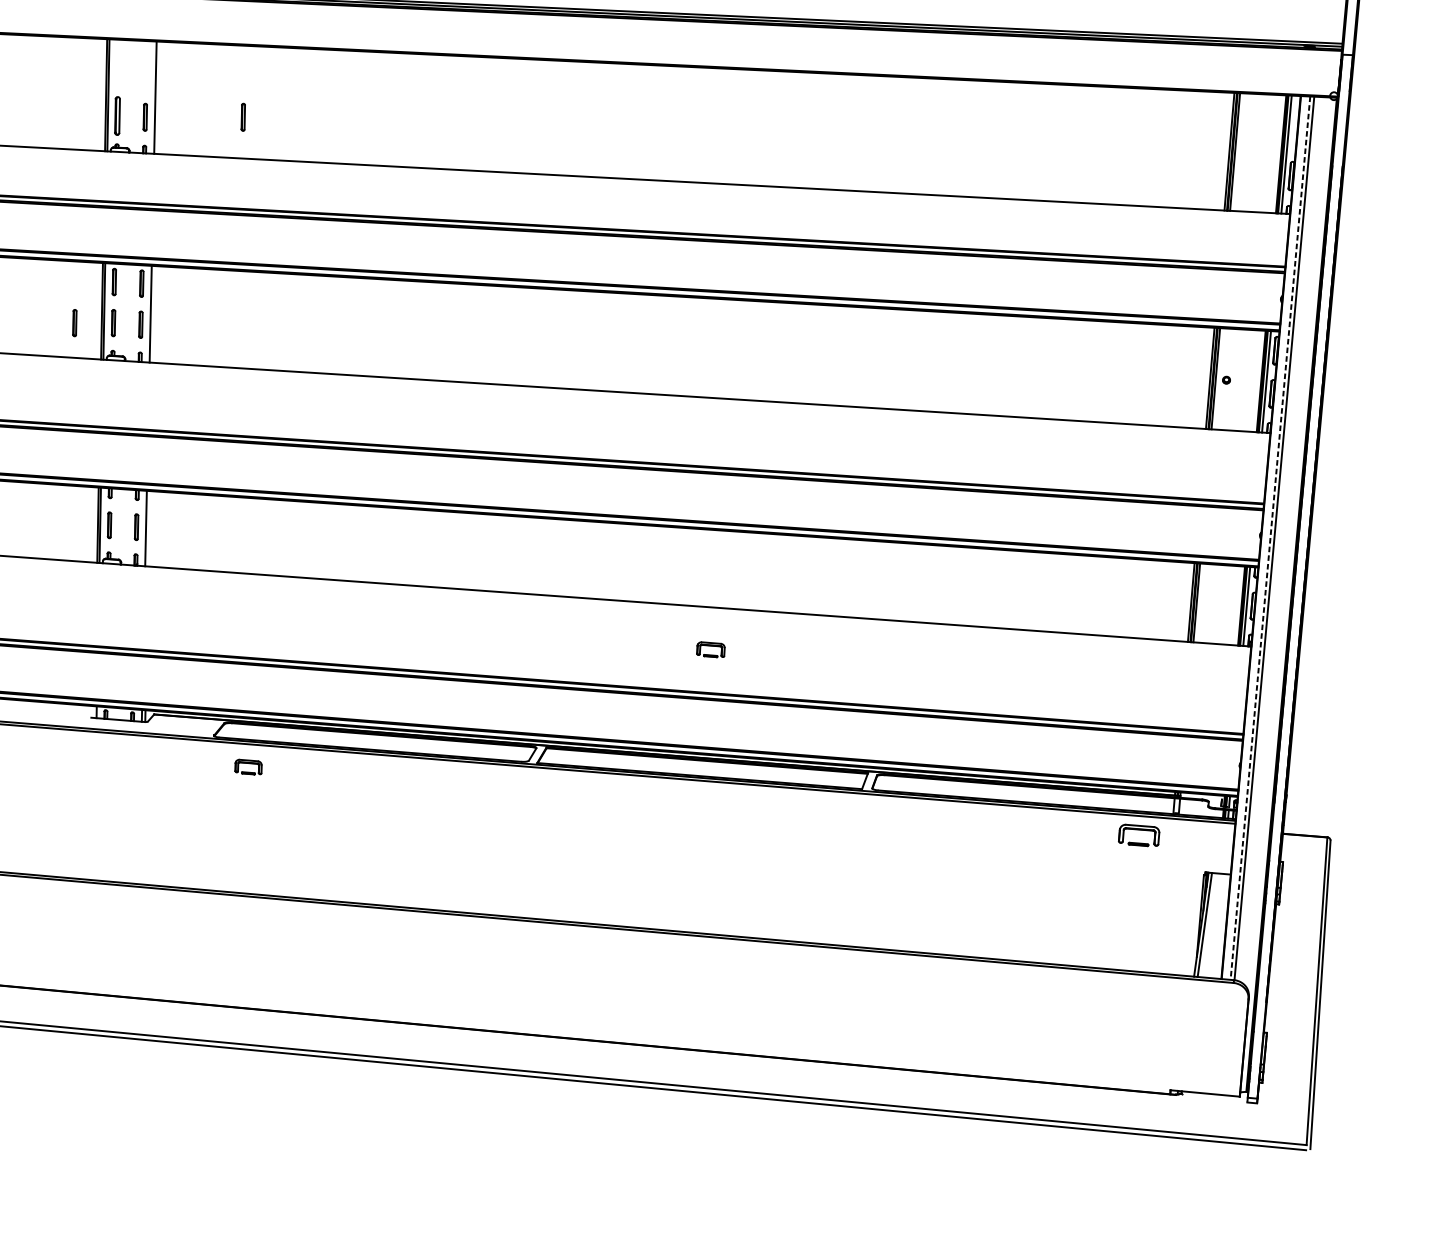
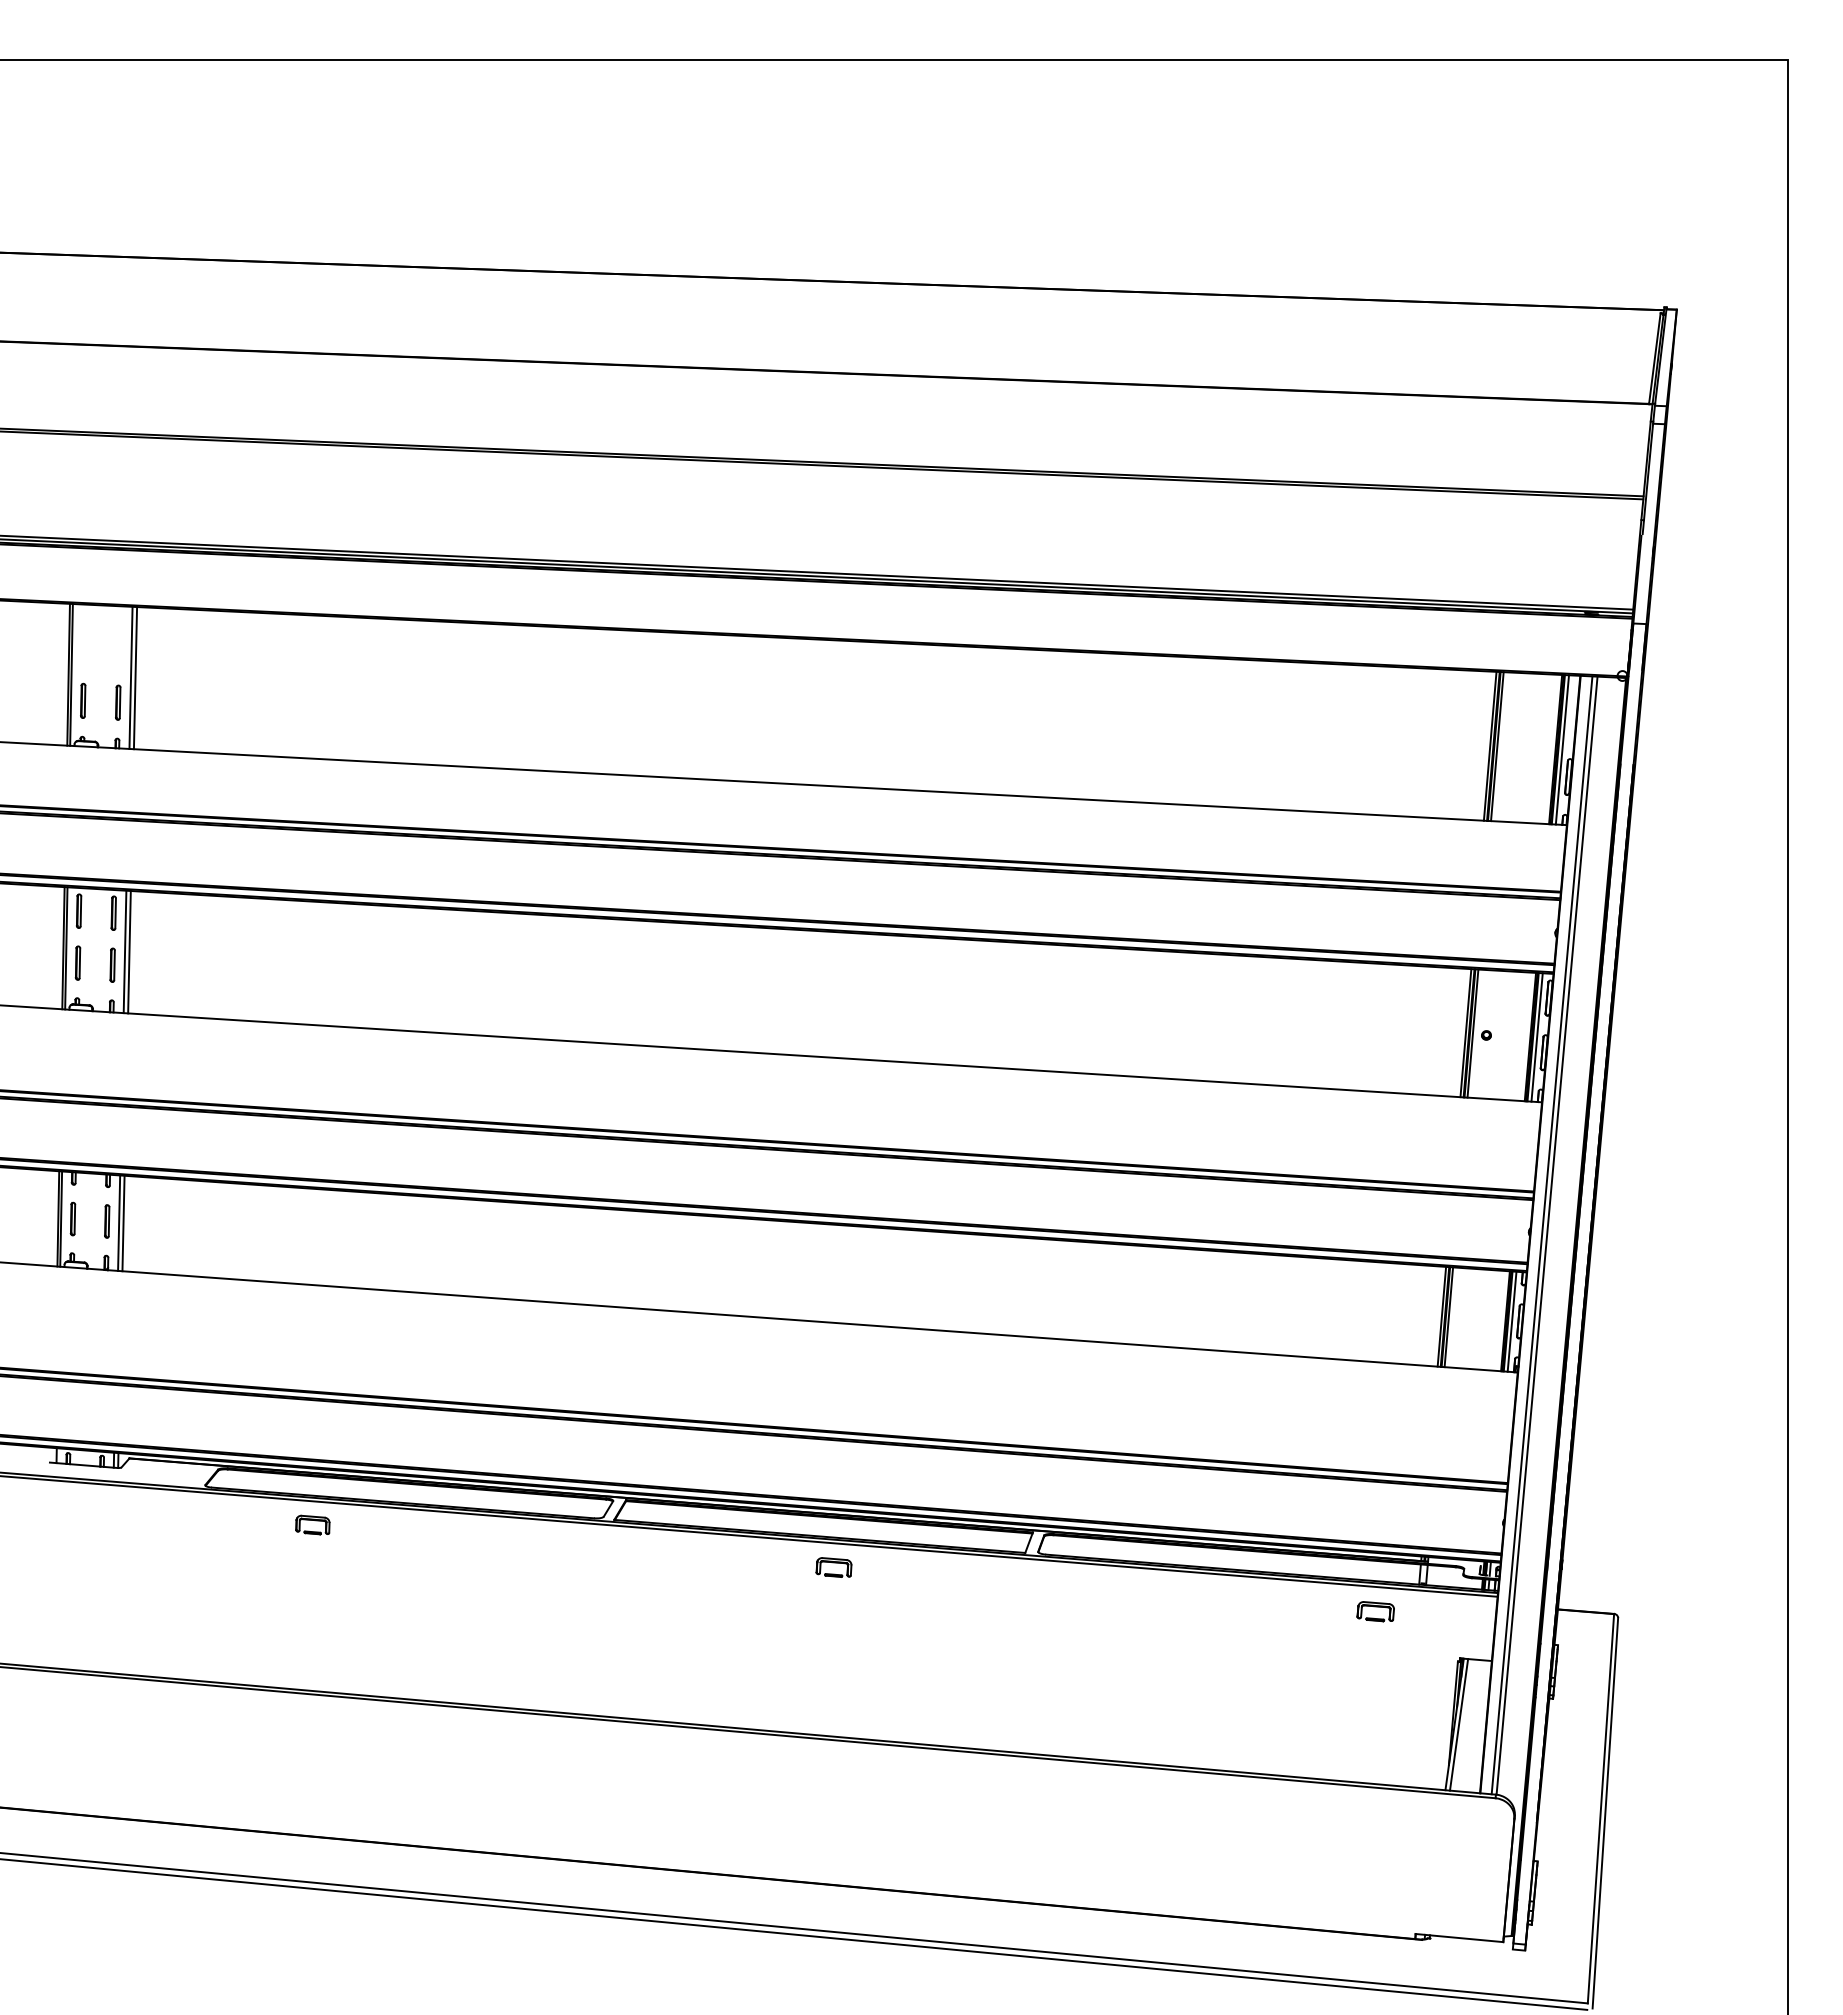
line: (158, 98) -> (135, 678), added
part: (117, 115) -> (83, 700), size x0.71
part: (243, 117) -> (242, 702), removed
line: (154, 314) -> (129, 952), added
part: (74, 322) -> (28, 962), removed
line: (149, 528) -> (123, 1223), added
line: (1270, 538) -> (1542, 1235), dashed -> solid
part: (710, 649) -> (833, 1567), moved
part: (248, 766) -> (312, 1524), moved
part: (1138, 835) -> (1375, 1611), size x0.71

